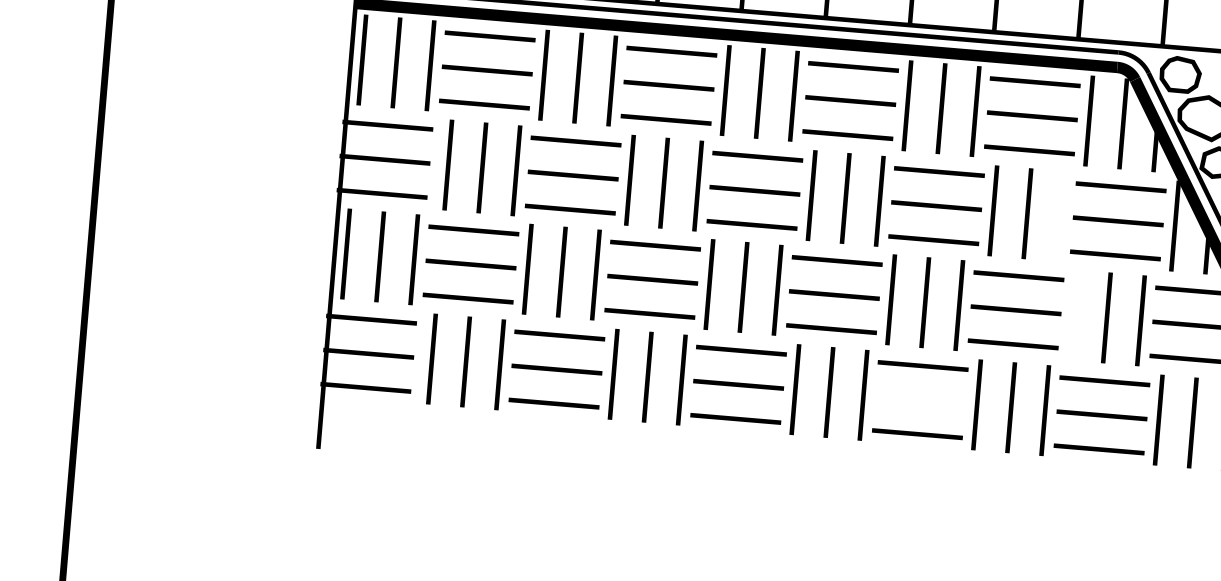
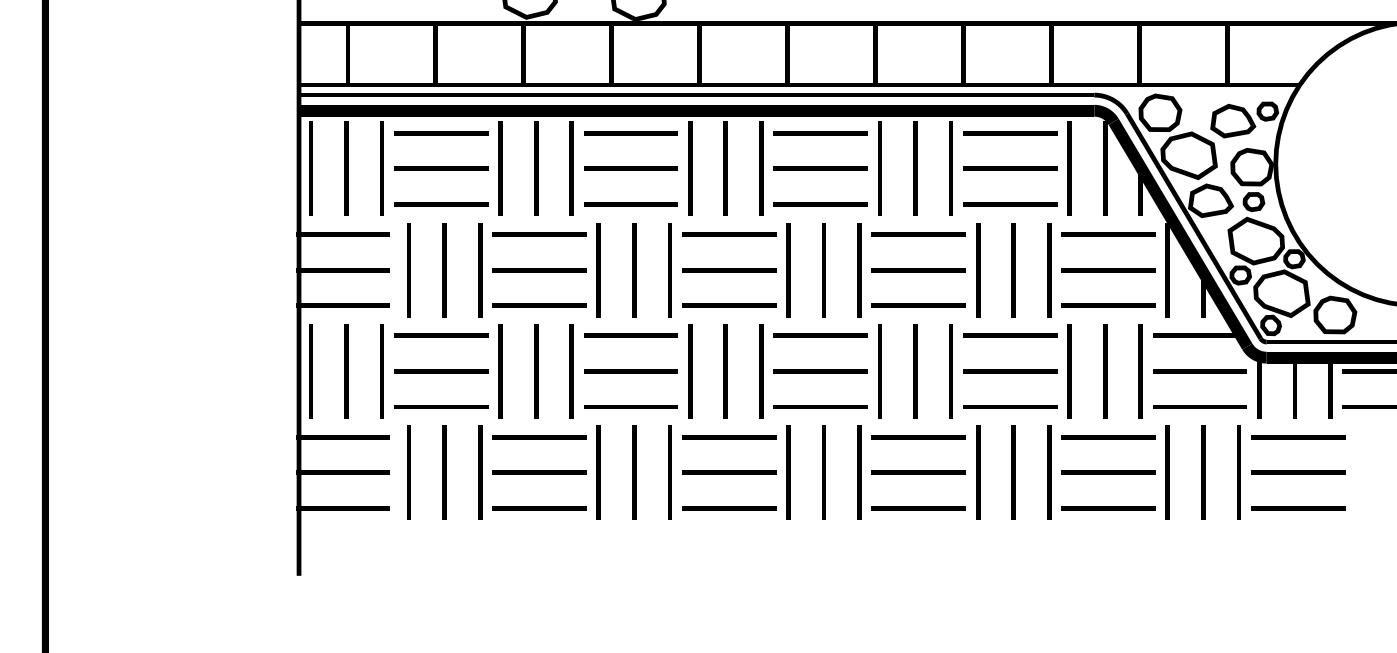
line: (1061, 216) -> (1049, 270), added
line: (1072, 315) -> (1069, 371), added
line: (919, 399) -> (918, 472), added

